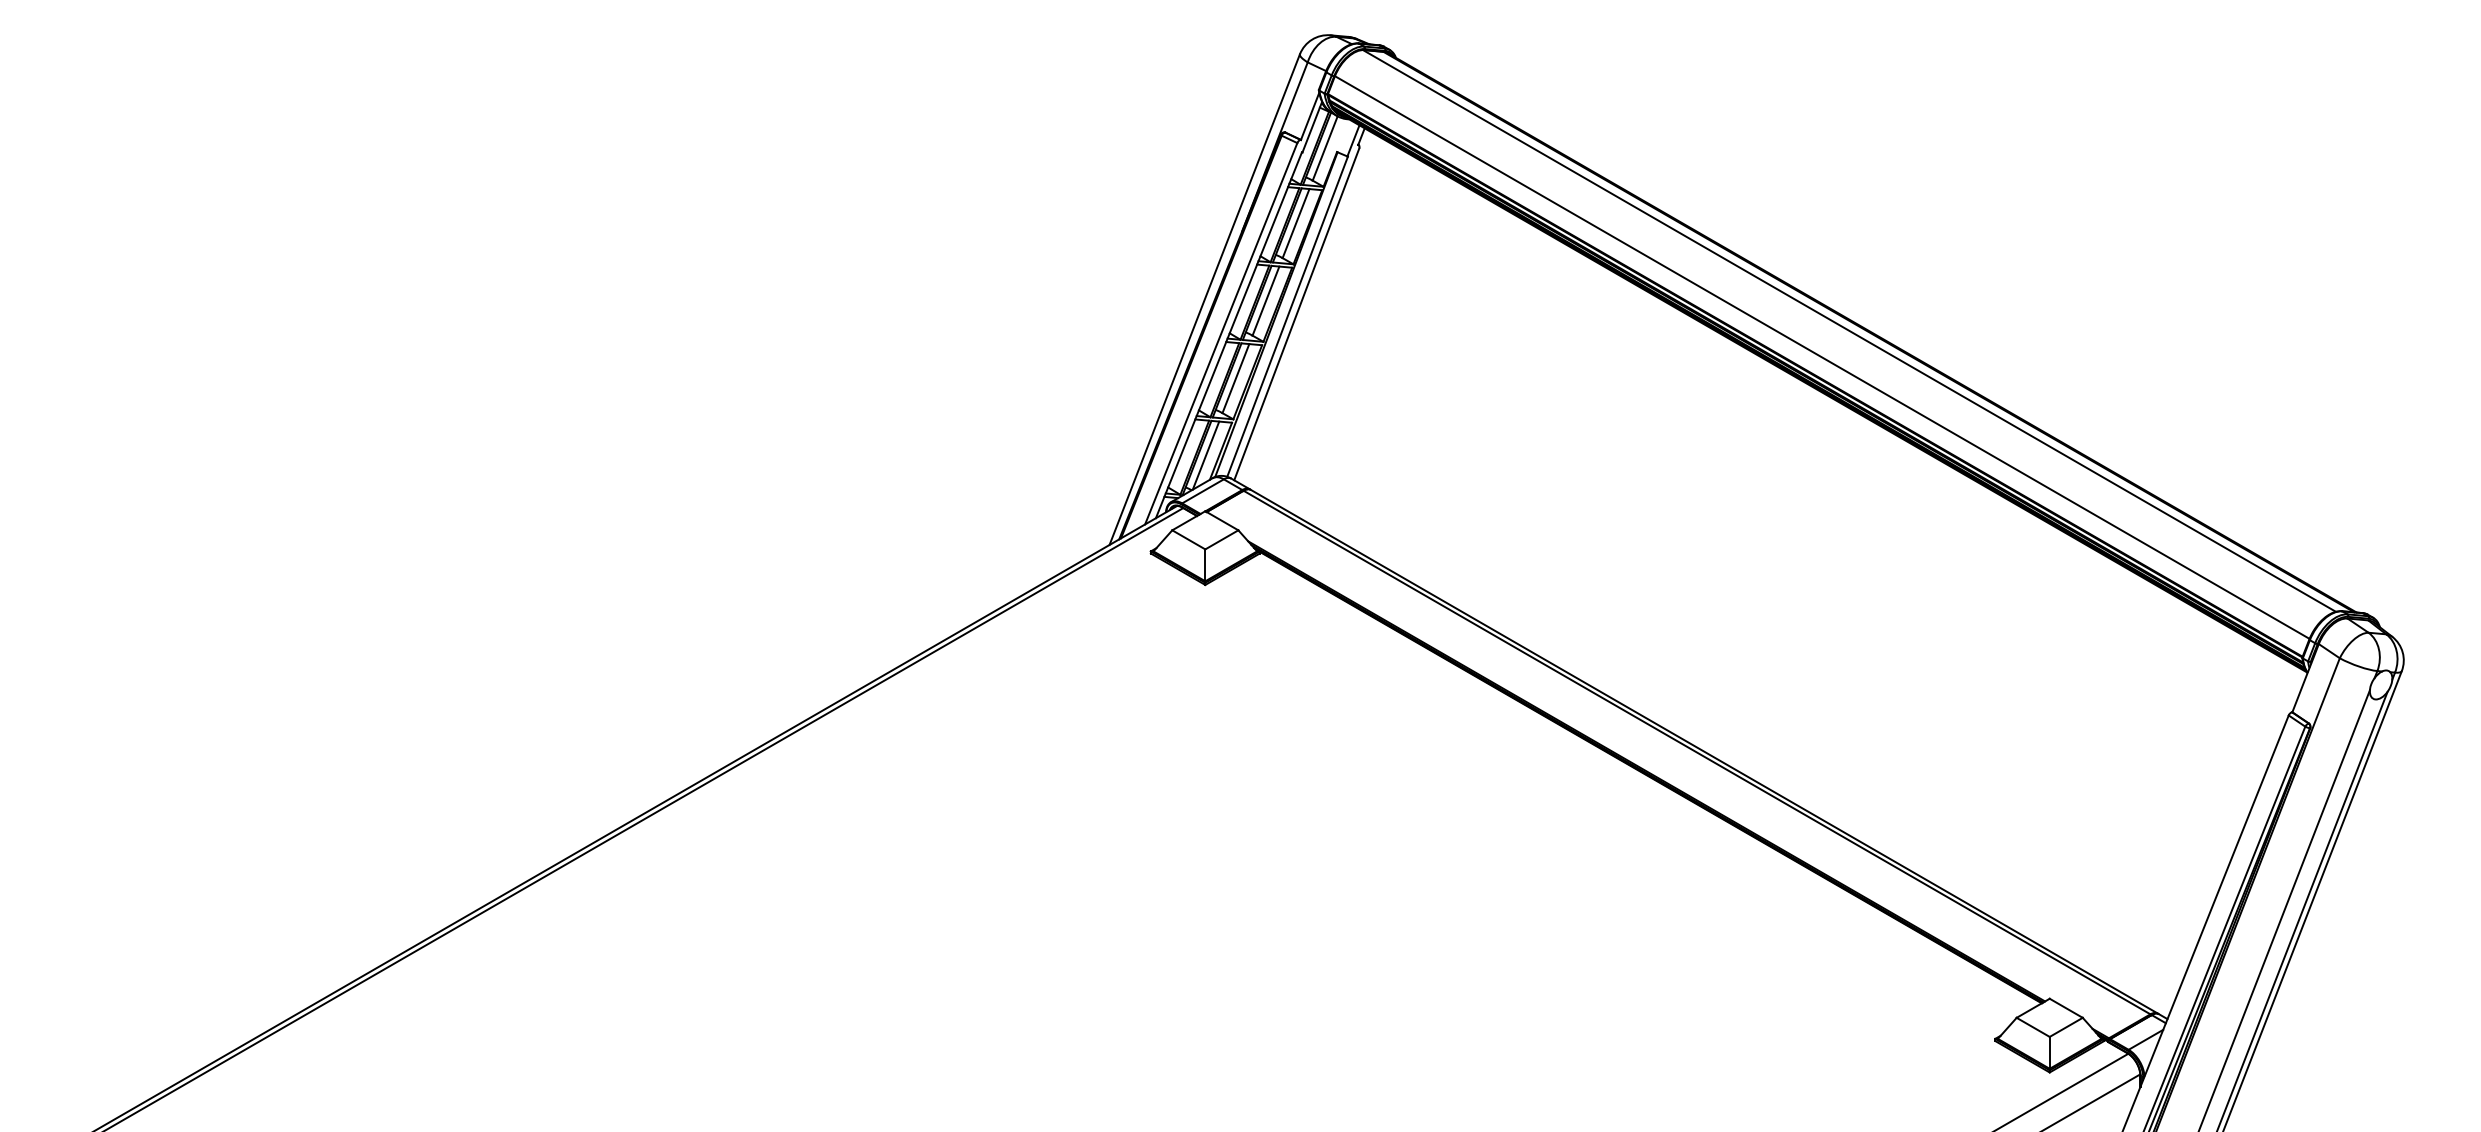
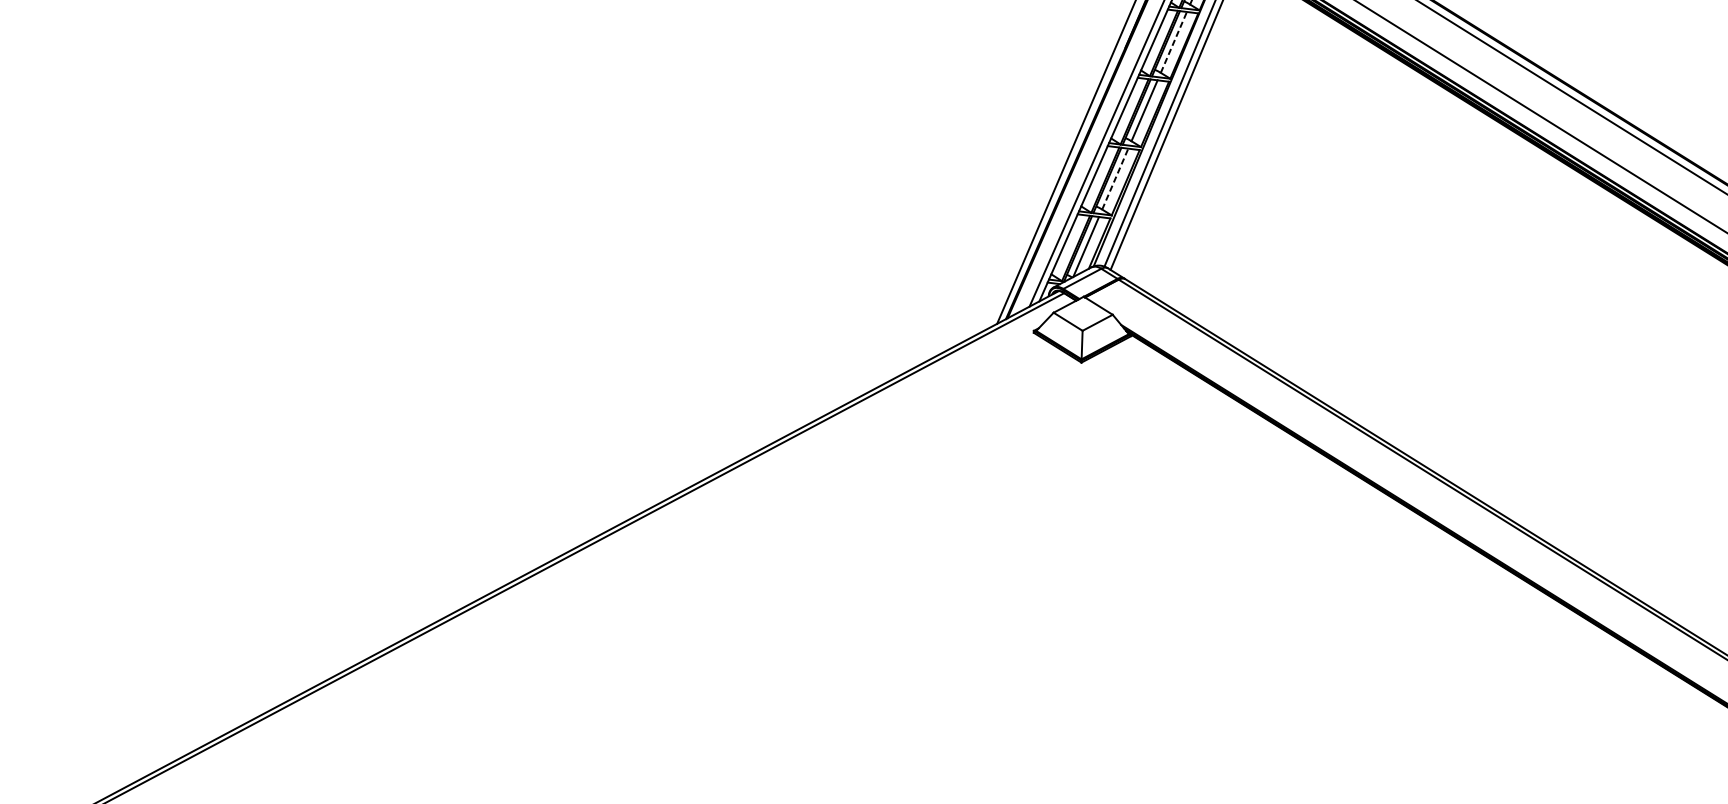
line: (1296, 223) -> (1174, 42), solid -> dashed
line: (1236, 378) -> (1115, 179), solid -> dashed

